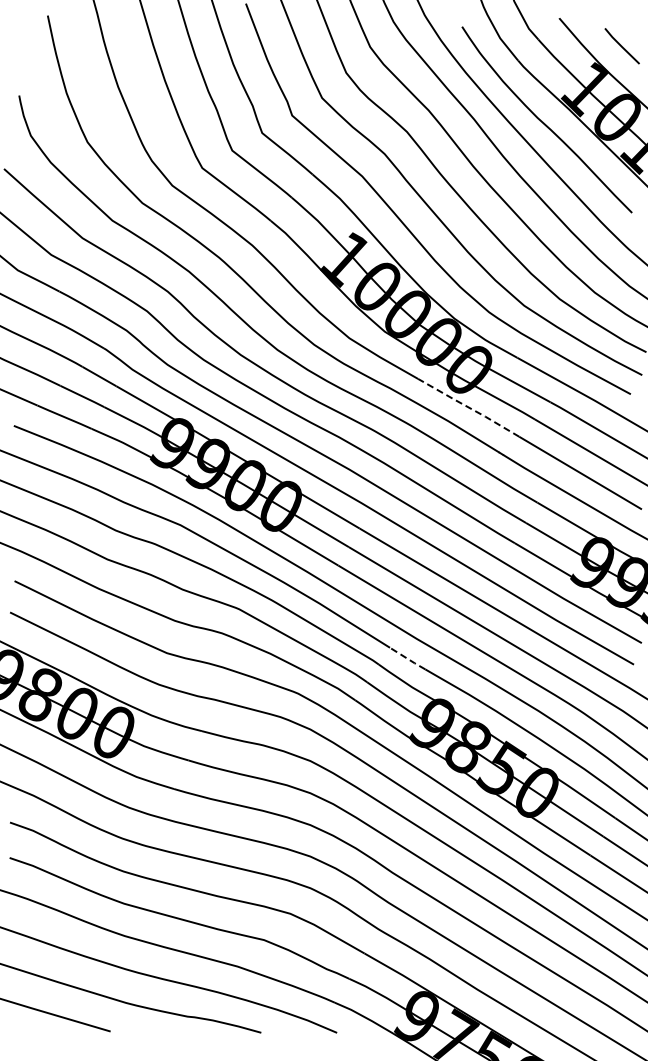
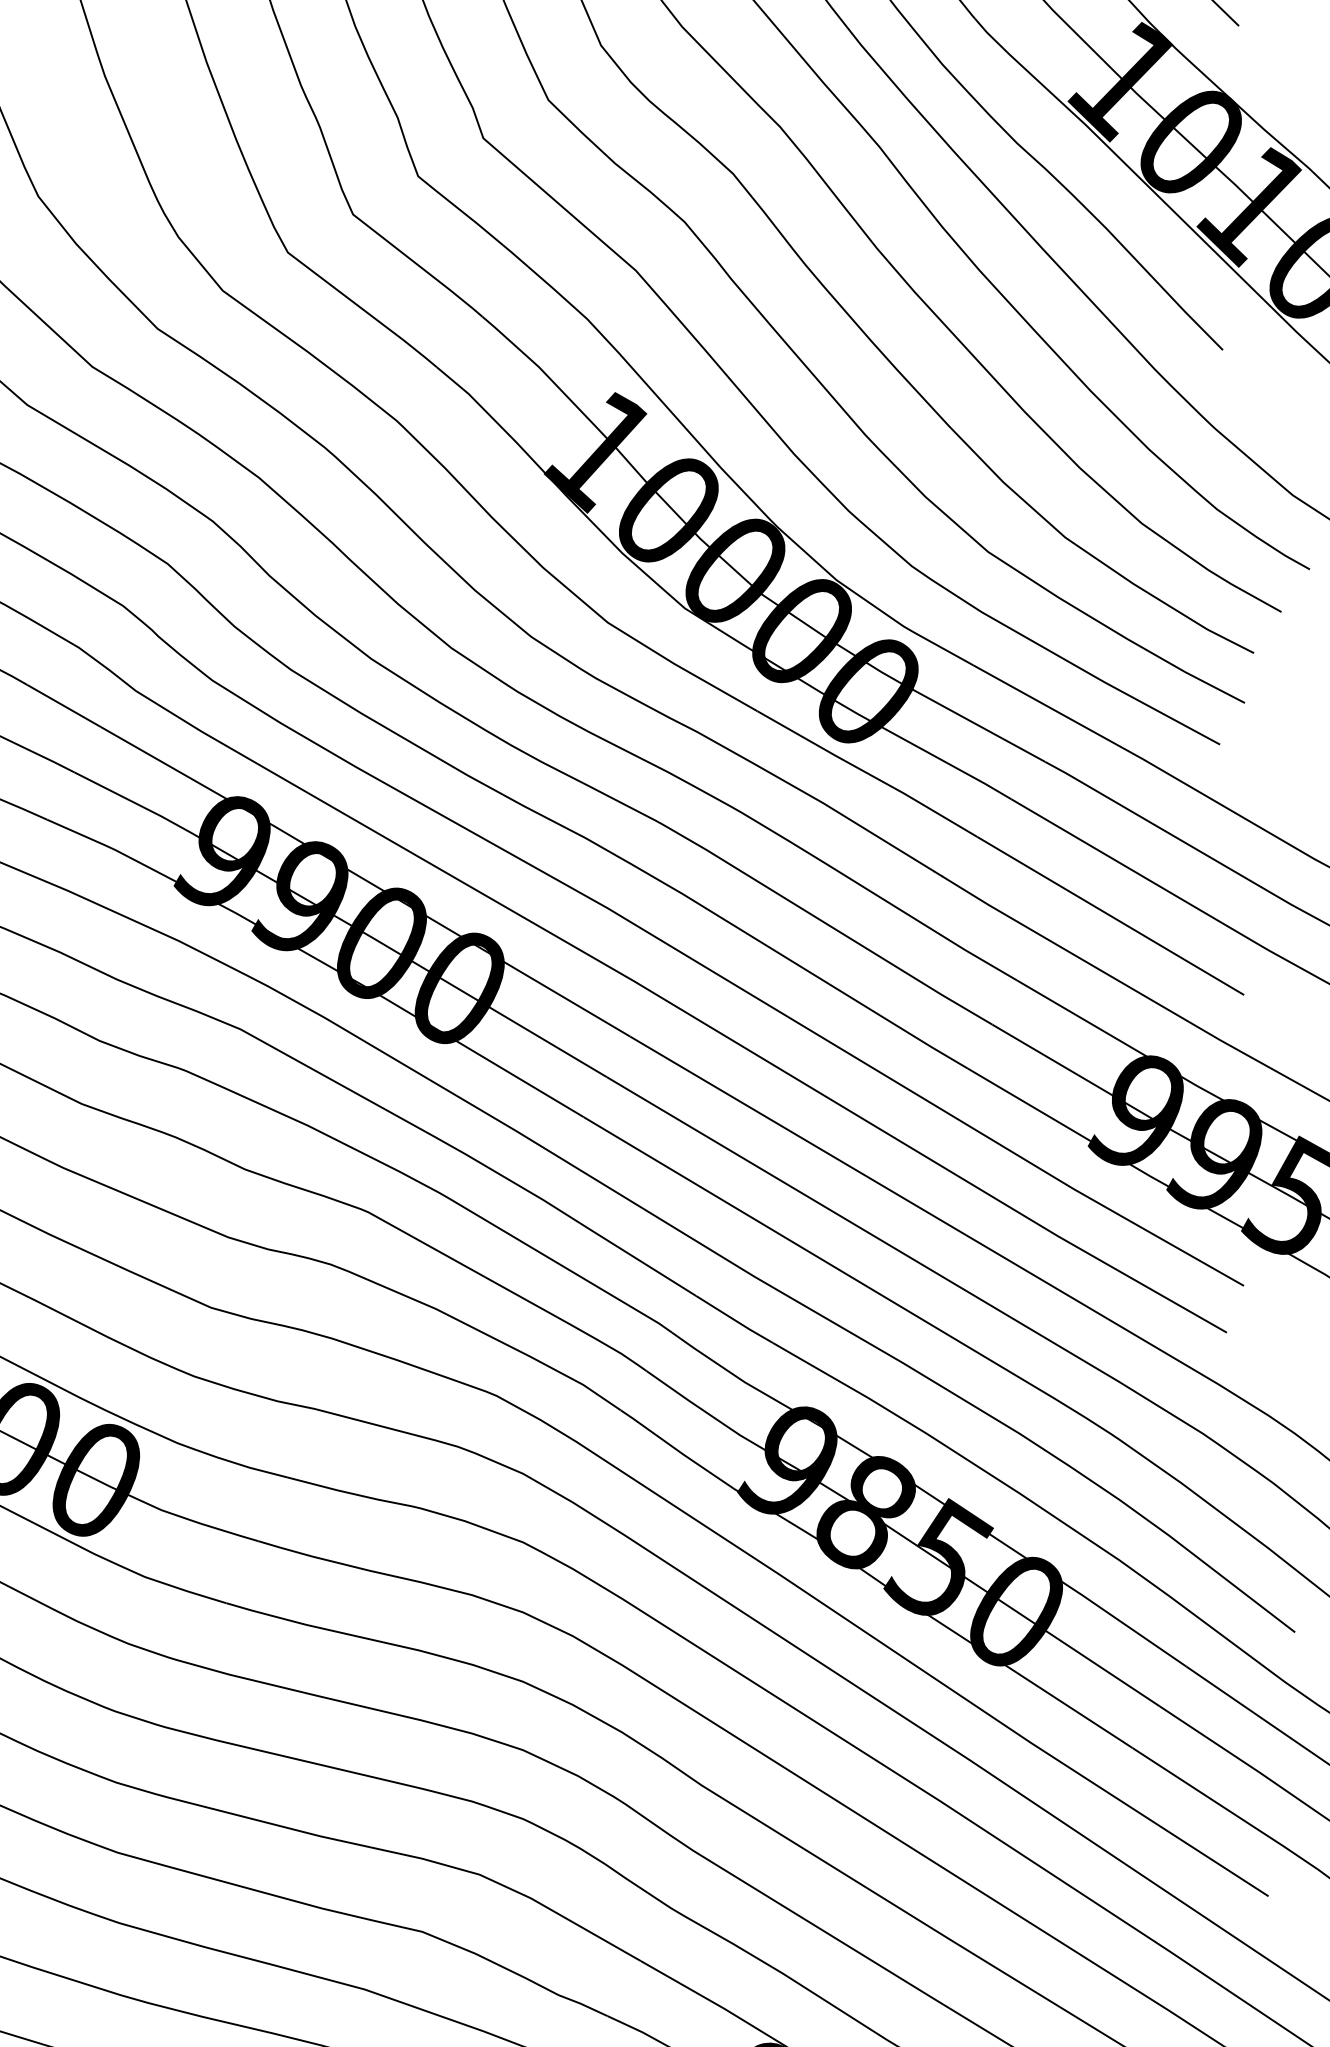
line: (468, 407) -> (866, 773), dashed -> solid
line: (408, 659) -> (736, 1321), dashed -> solid

